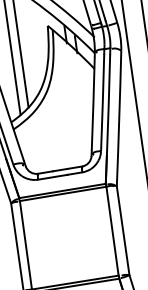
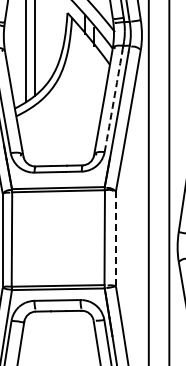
arc: (102, 102) -> (113, 101), solid -> dashed
line: (122, 231) -> (115, 239), solid -> dashed

